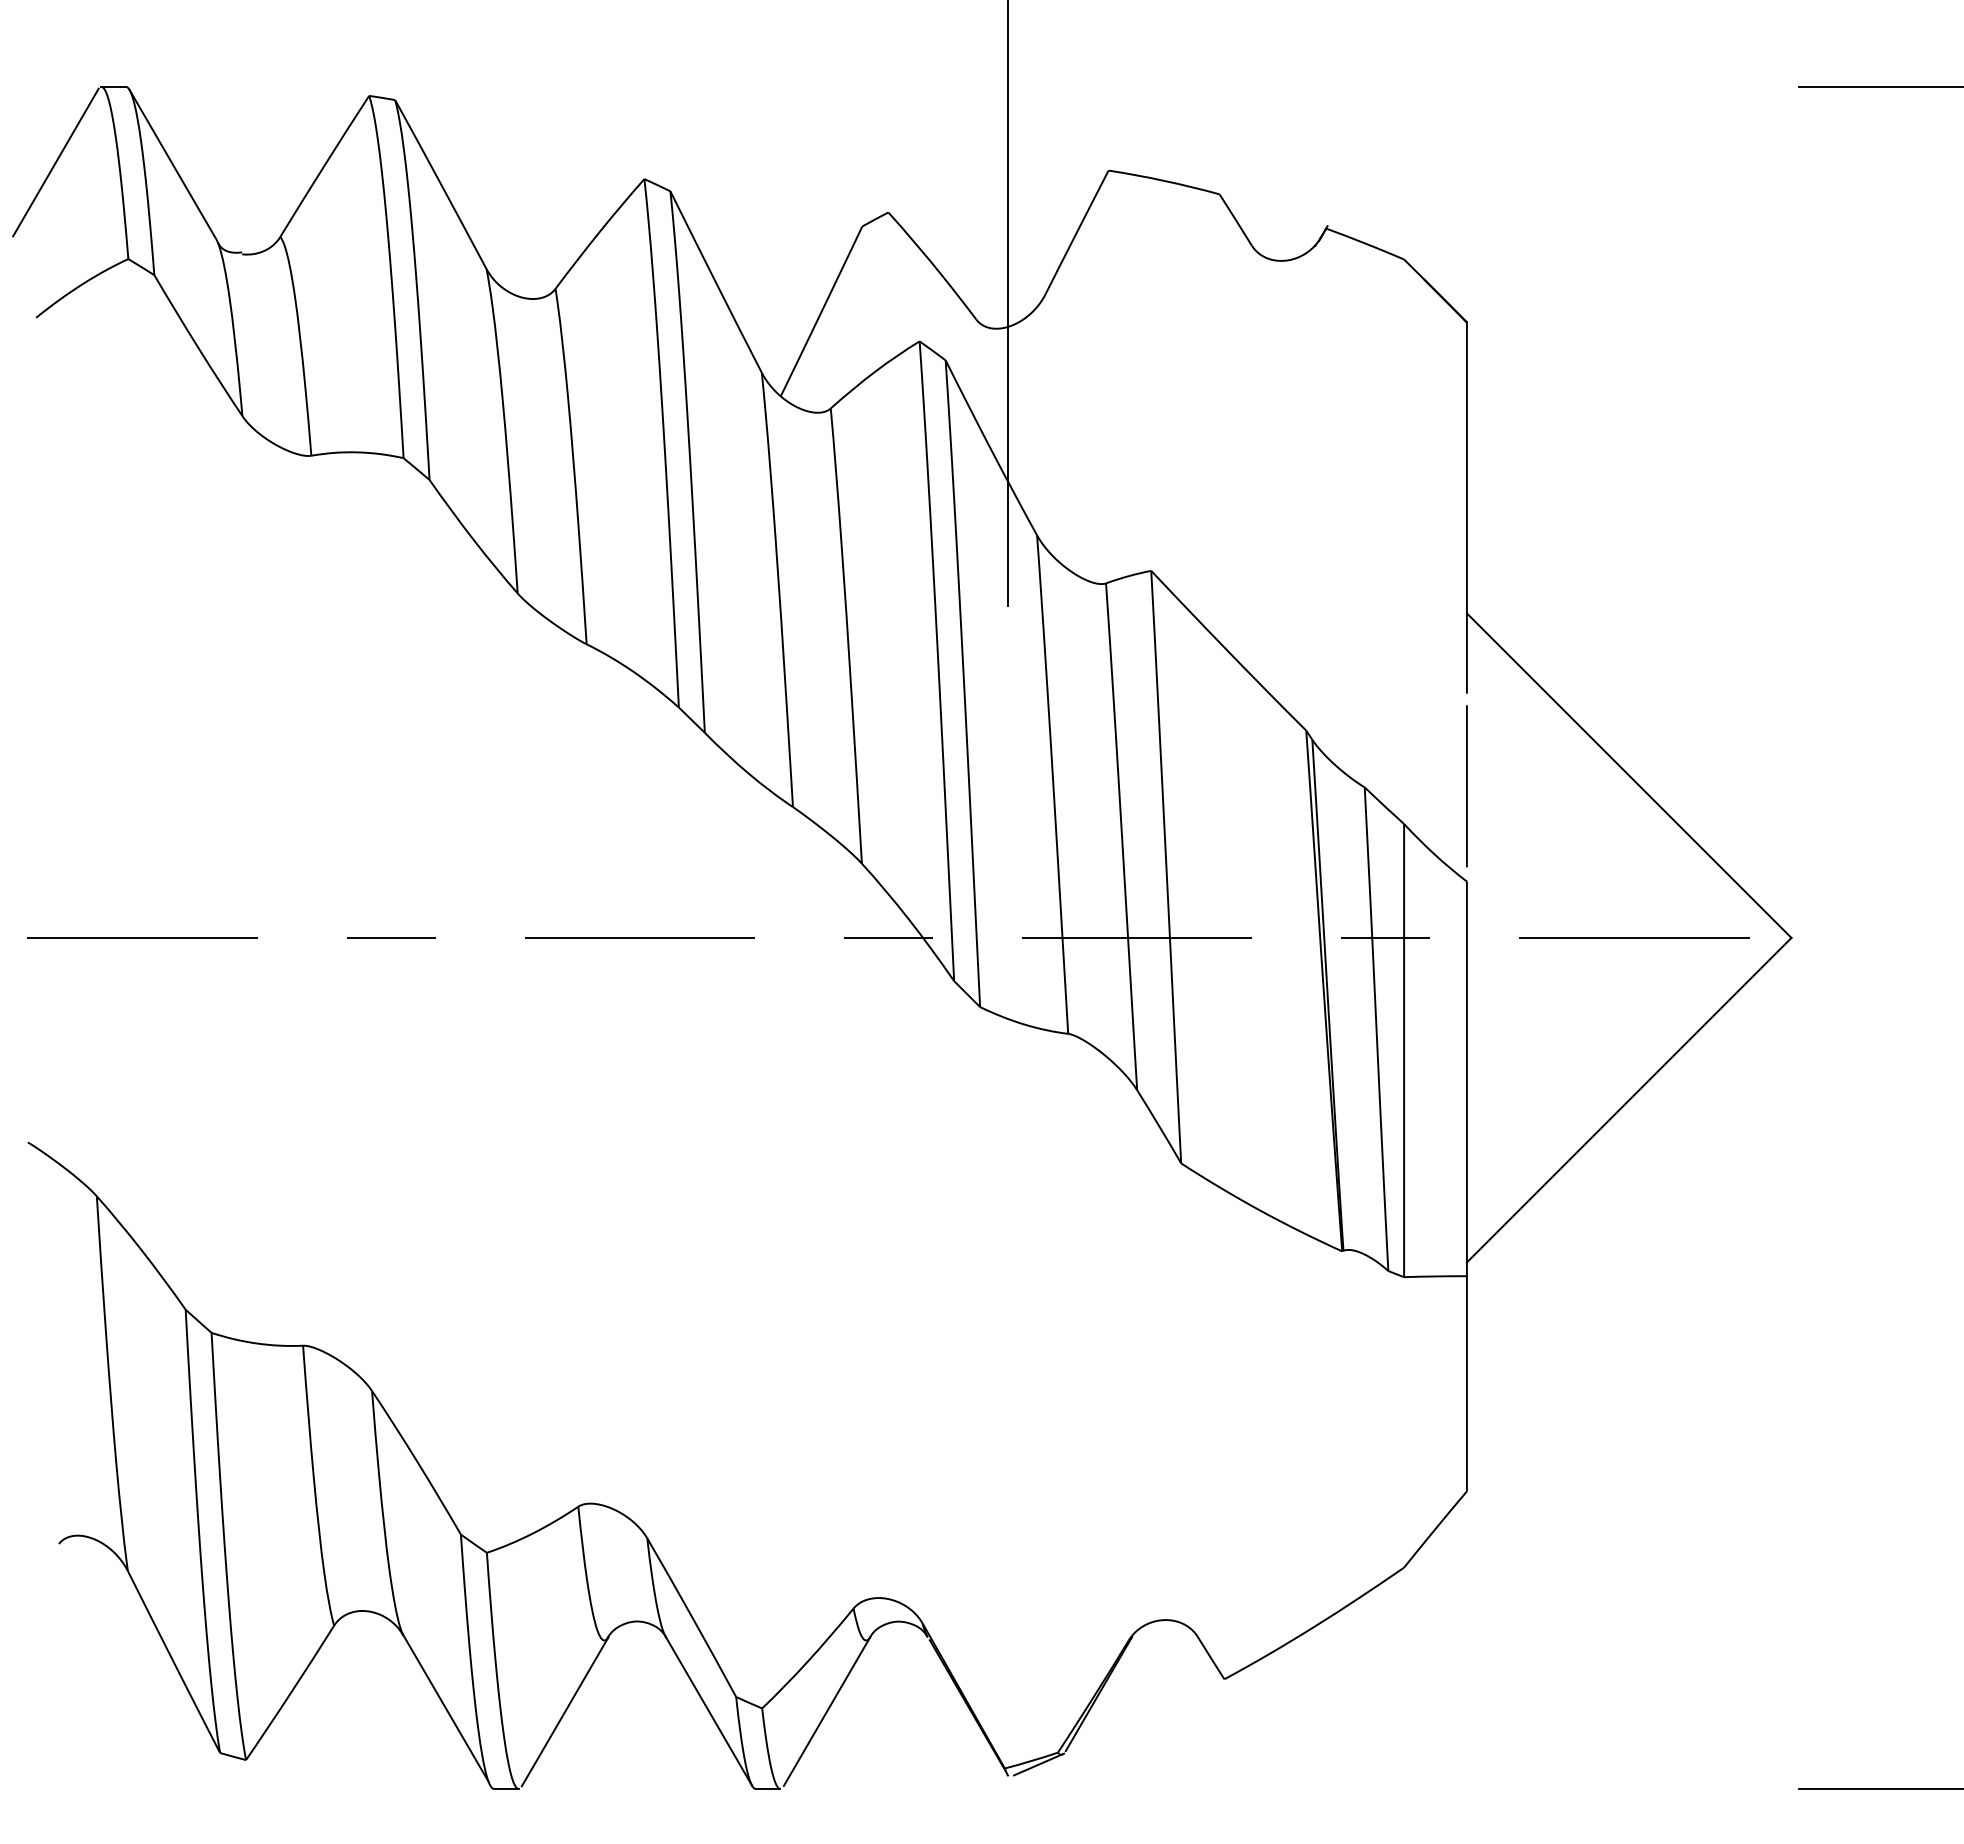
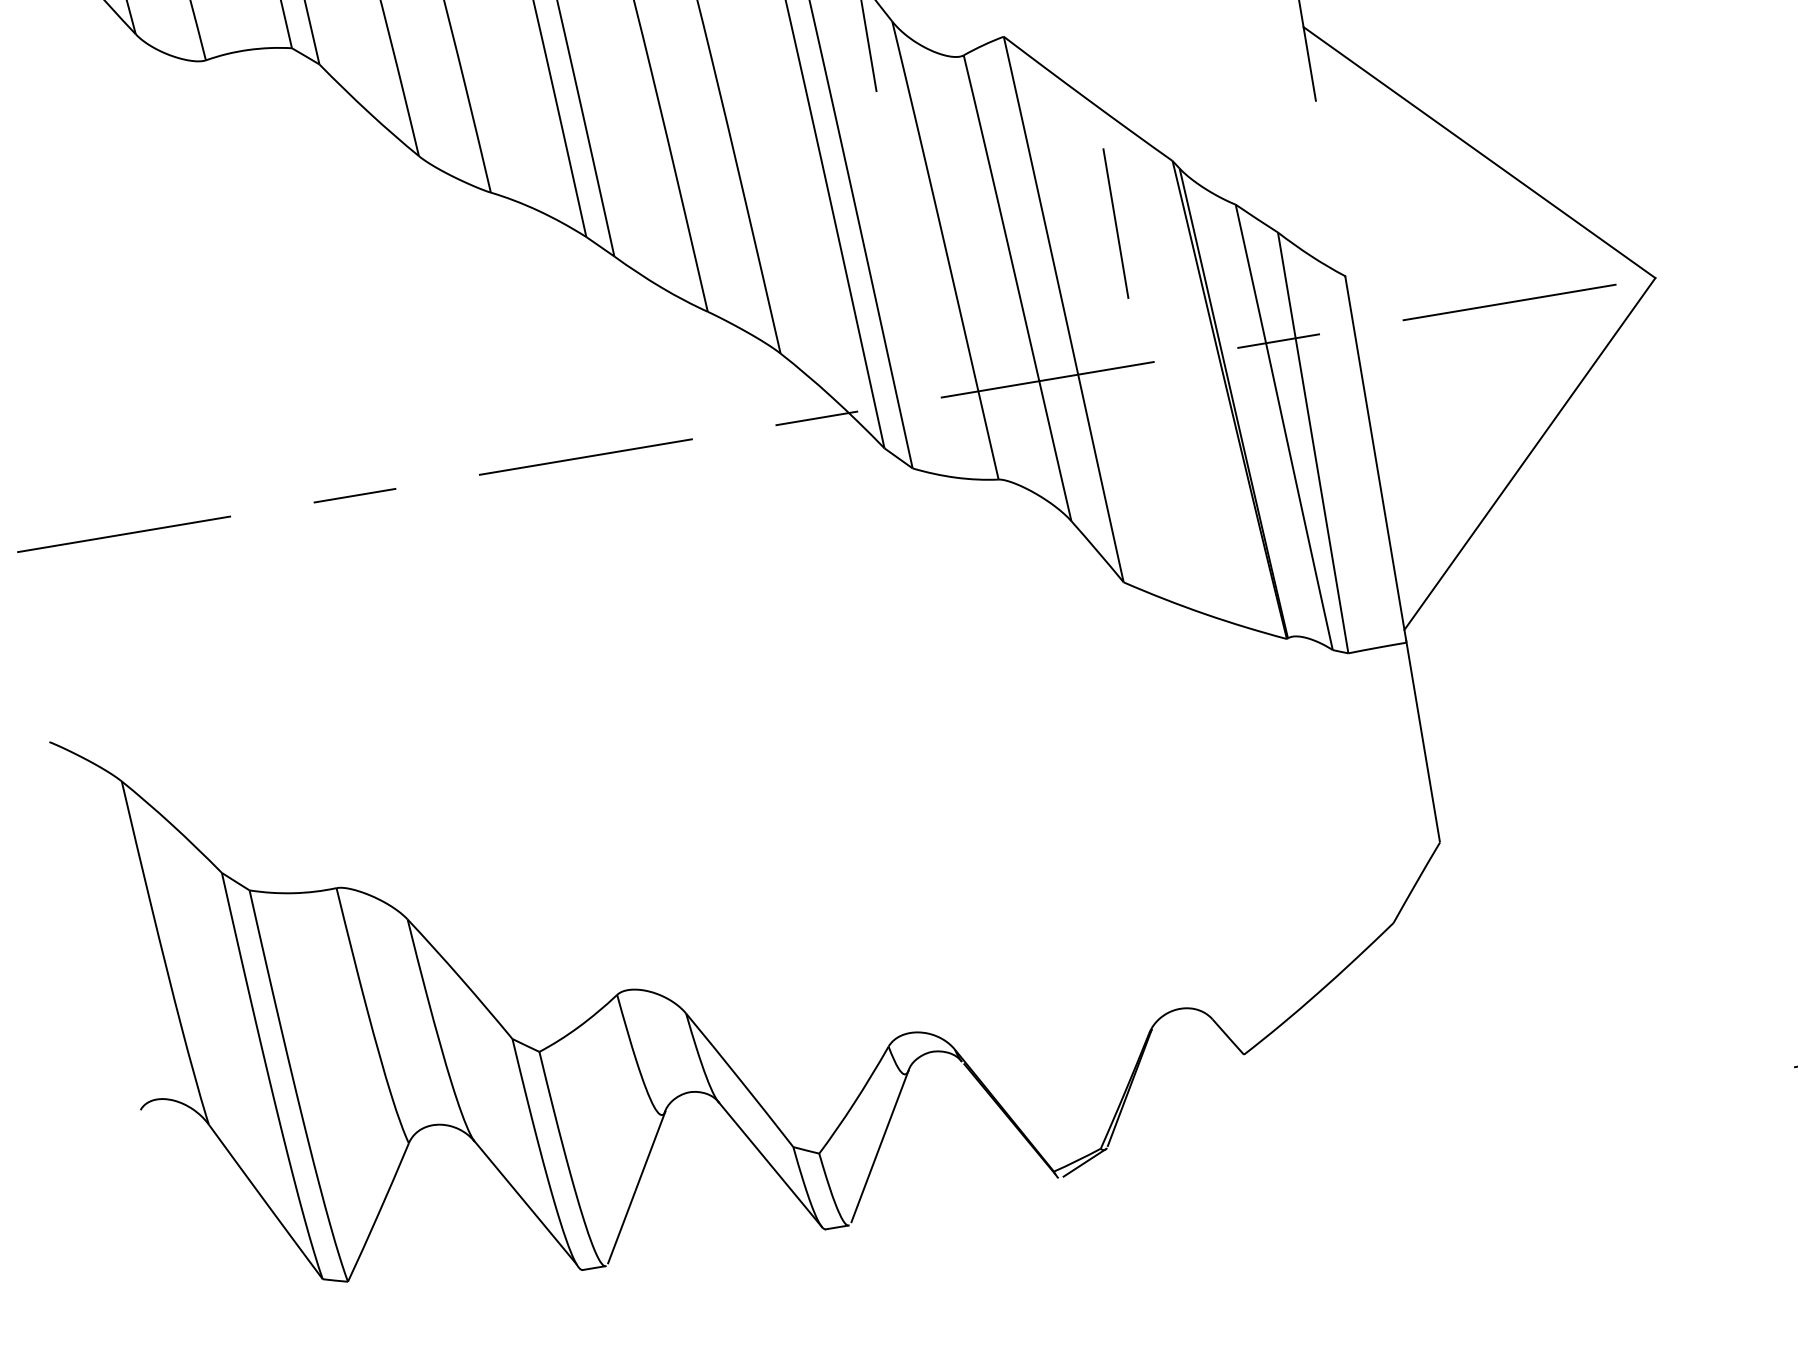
line: (1466, 786) -> (1115, 223), moved

